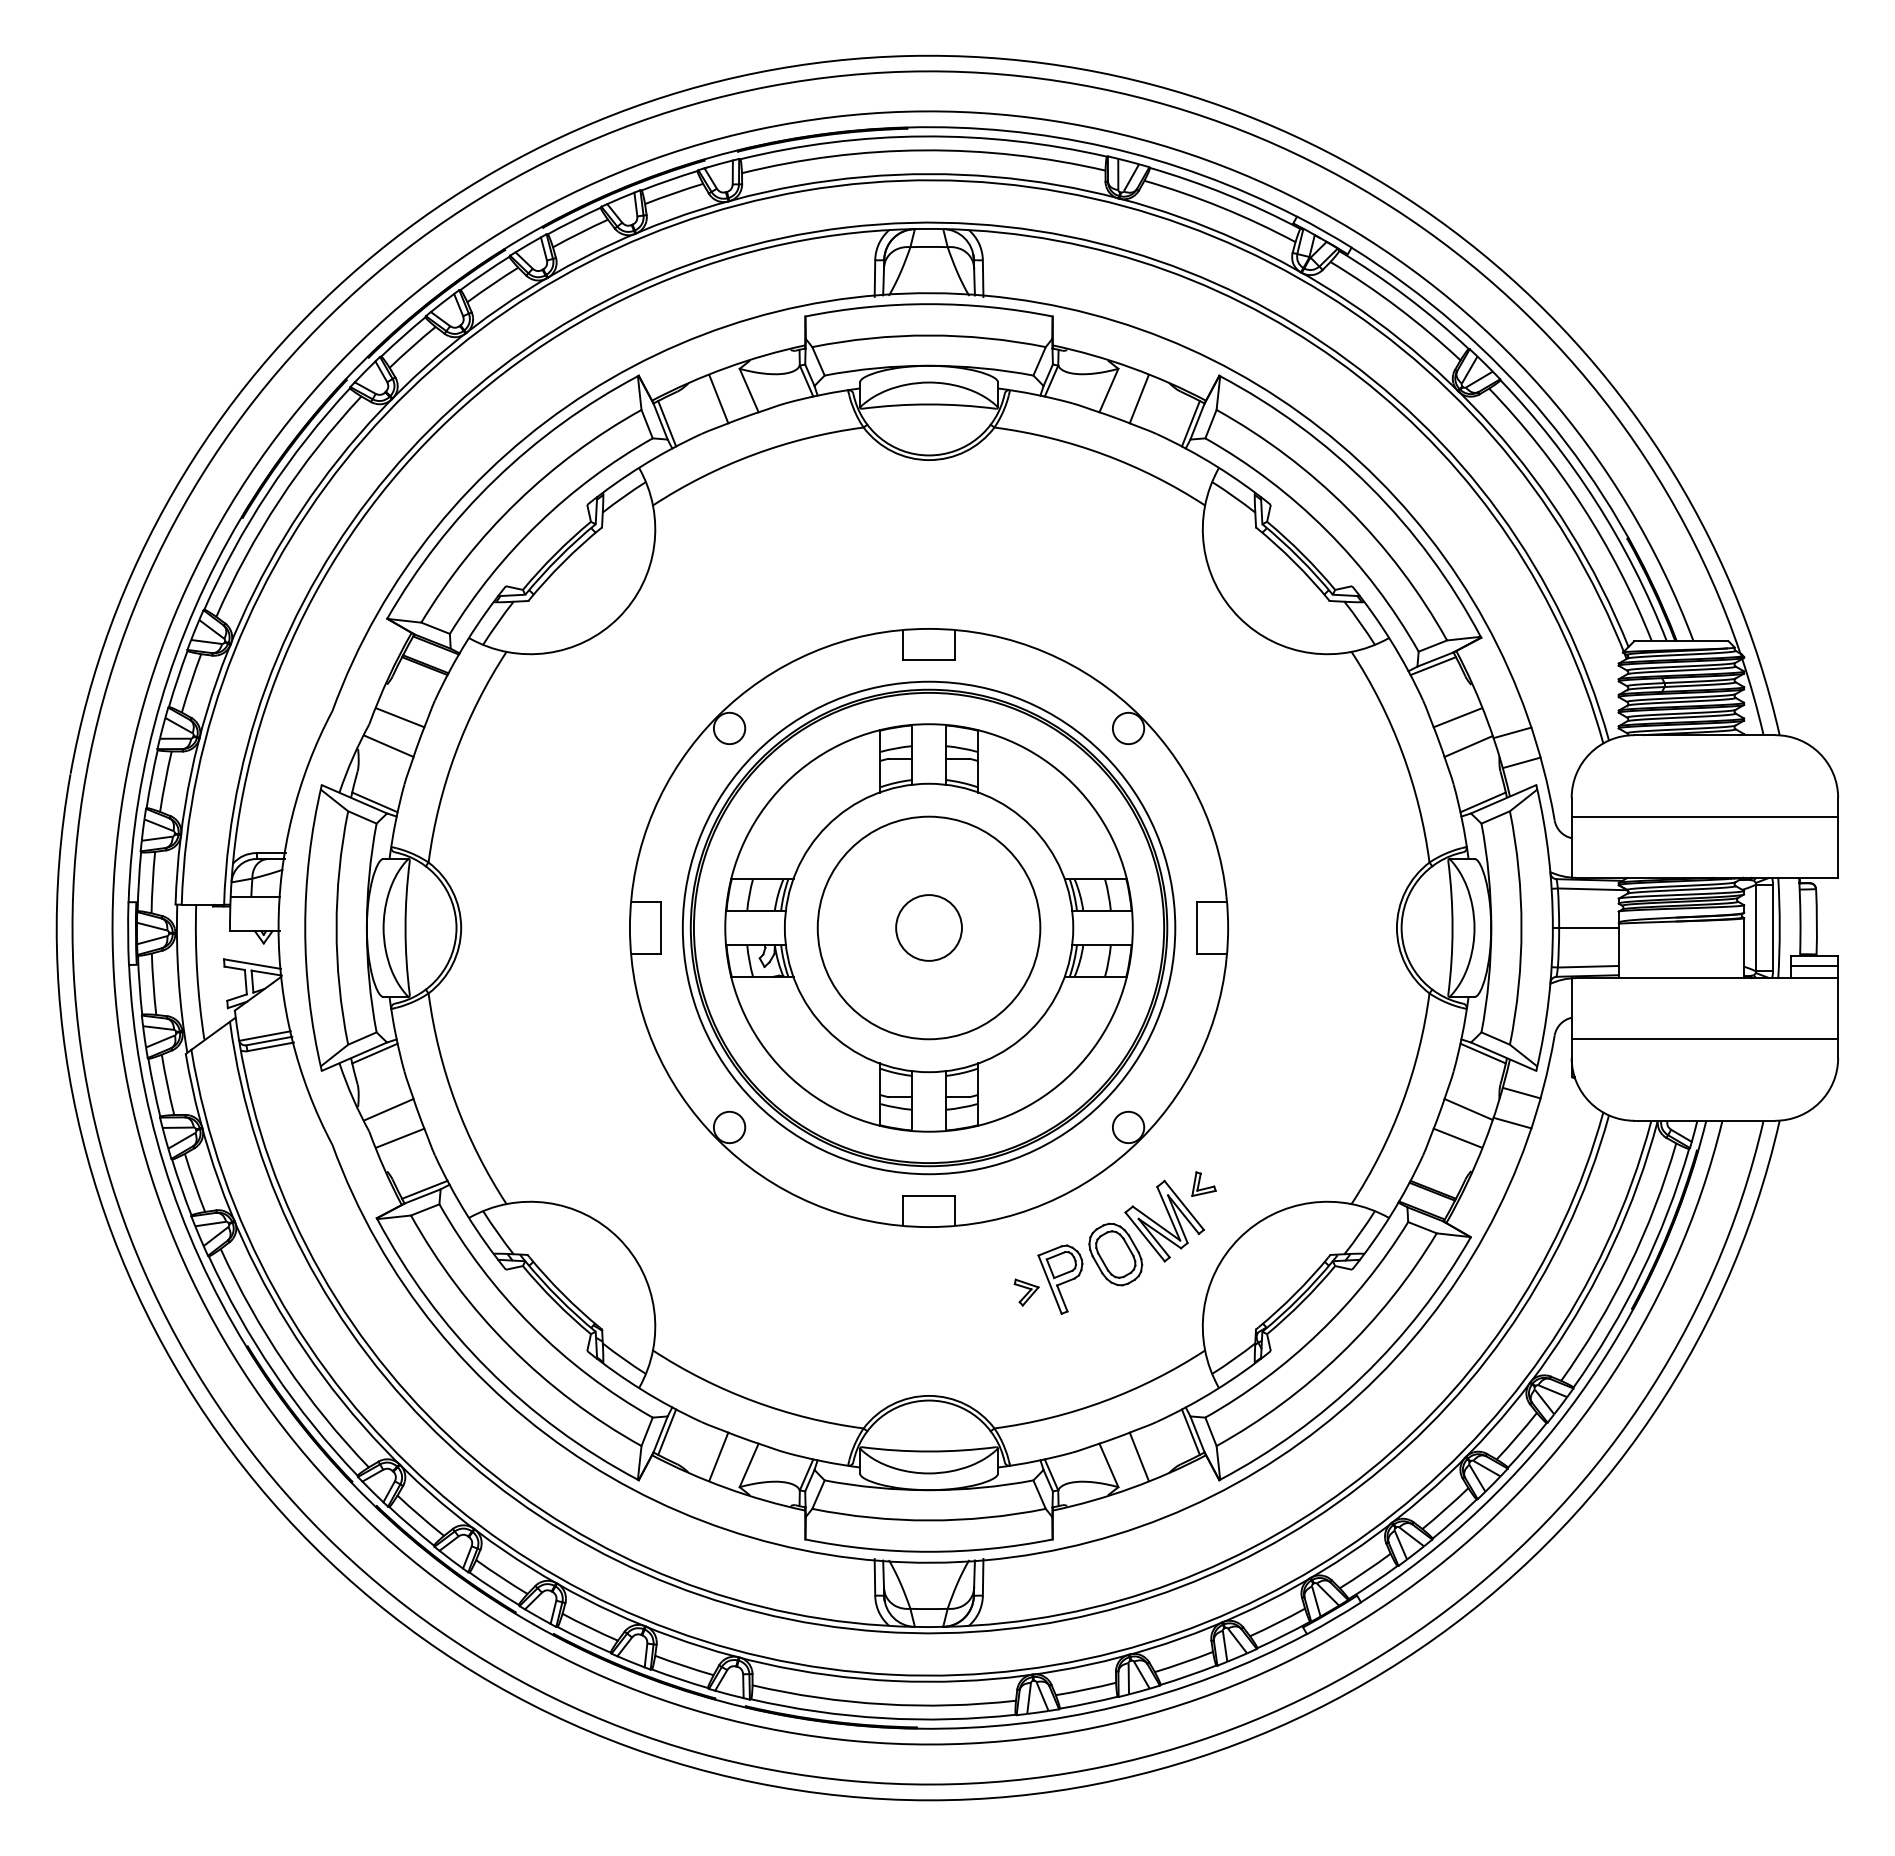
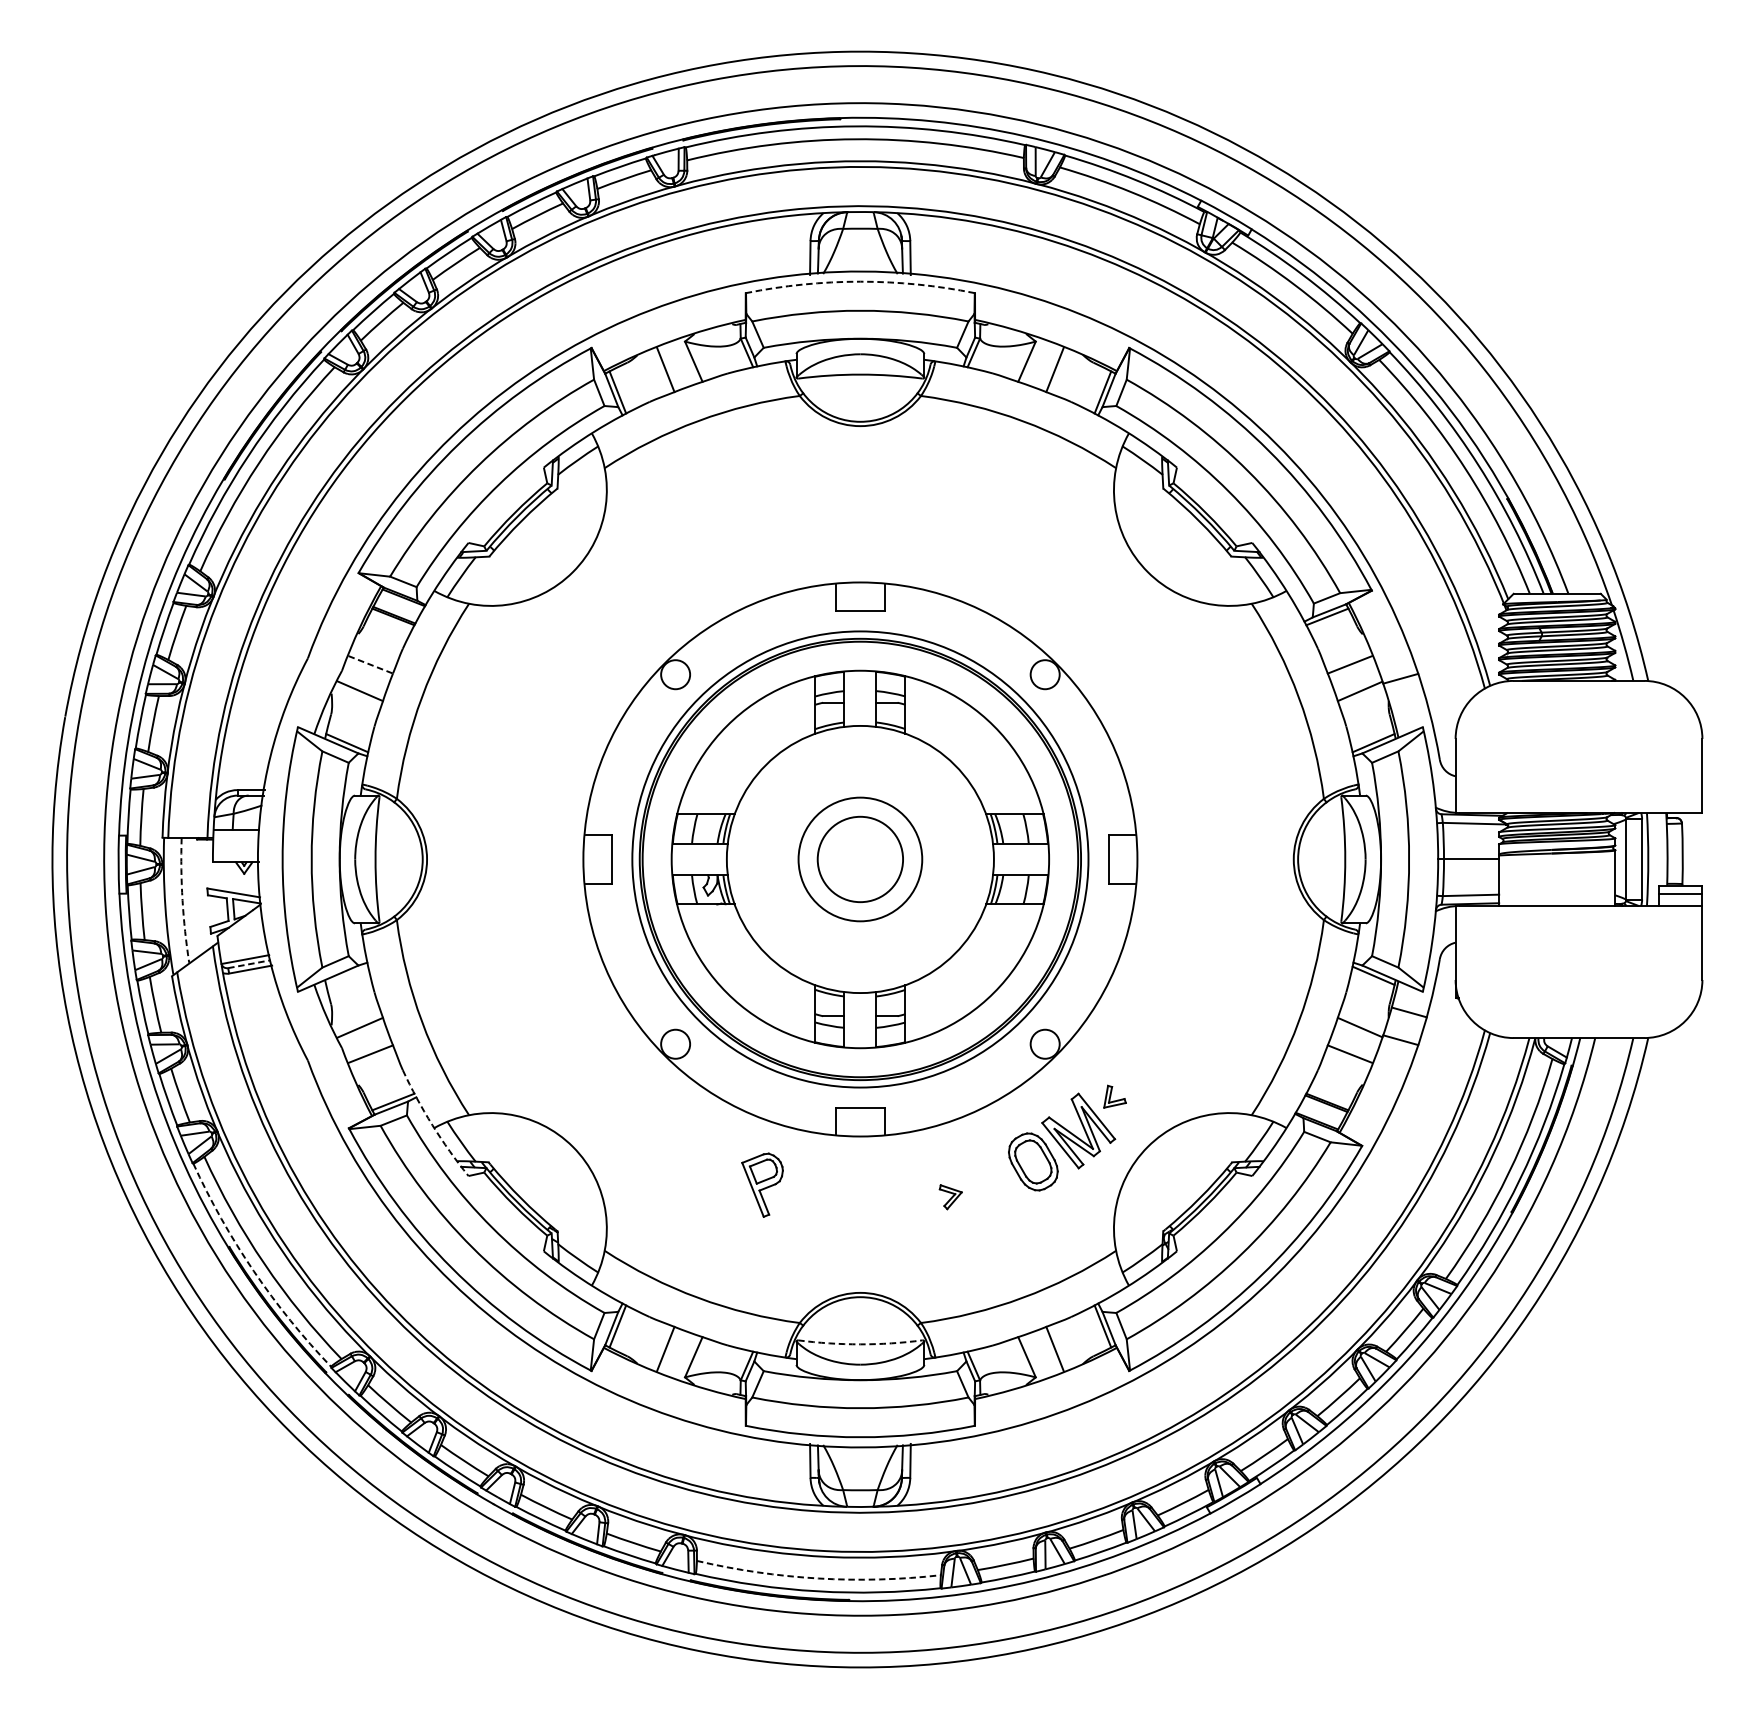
arc: (929, 304) -> (860, 282), solid -> dashed
line: (400, 717) -> (370, 664), solid -> dashed
line: (1521, 762) -> (1409, 706), removed
line: (1704, 816) -> (1578, 756), removed
circle: (928, 927) -> (859, 859), size x0.6
circle: (928, 927) -> (859, 859), size x1.4
arc: (197, 972) -> (182, 900), solid -> dashed
line: (1704, 1039) -> (1578, 962), removed
line: (269, 1040) -> (249, 963), solid -> dashed
line: (374, 1053) -> (346, 975), removed
arc: (466, 1214) -> (431, 1124), solid -> dashed
part: (1060, 1279) -> (762, 1185), moved
arc: (274, 1372) -> (254, 1271), solid -> dashed
arc: (929, 1451) -> (860, 1344), solid -> dashed
arc: (883, 1704) -> (818, 1578), solid -> dashed

